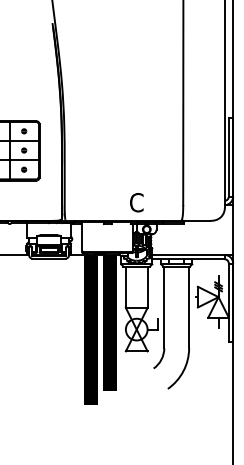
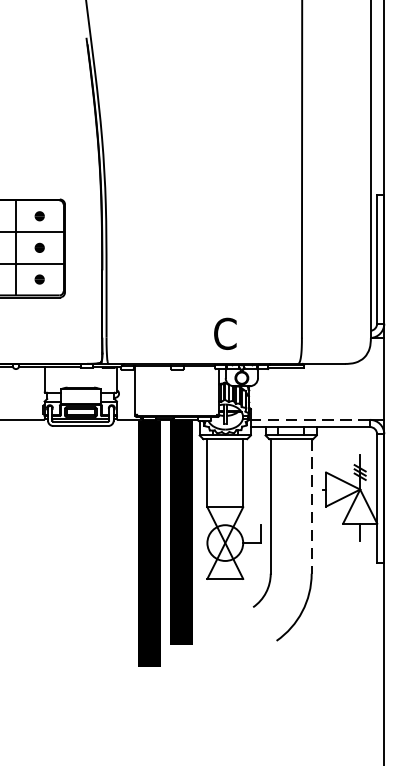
line: (187, 254) -> (308, 419), solid -> dashed
line: (189, 307) -> (312, 506), solid -> dashed

